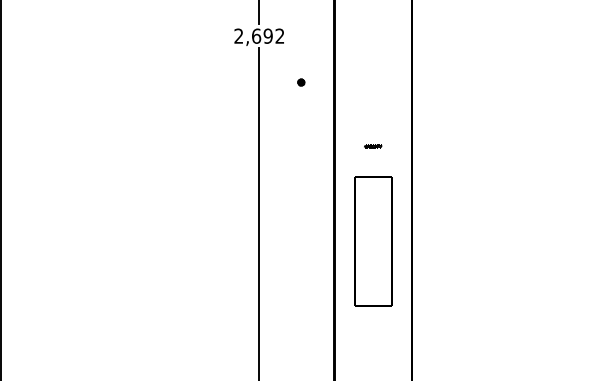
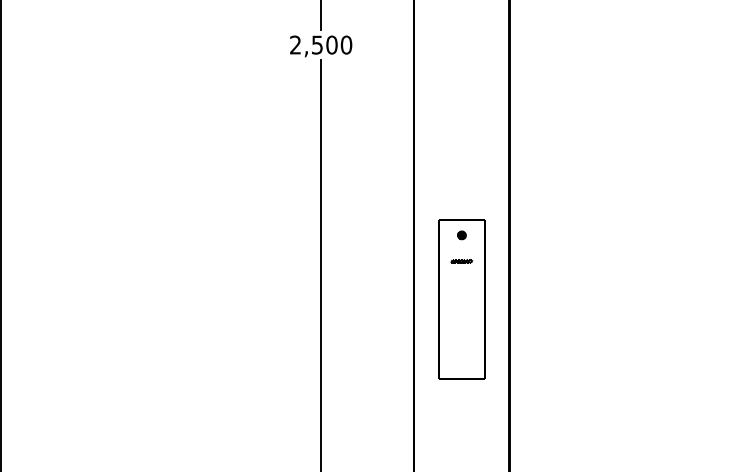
text: (267, 35) -> (331, 44), 2,692 -> 2,500
part: (301, 82) -> (461, 235), moved
line: (372, 146) -> (461, 261), moved

